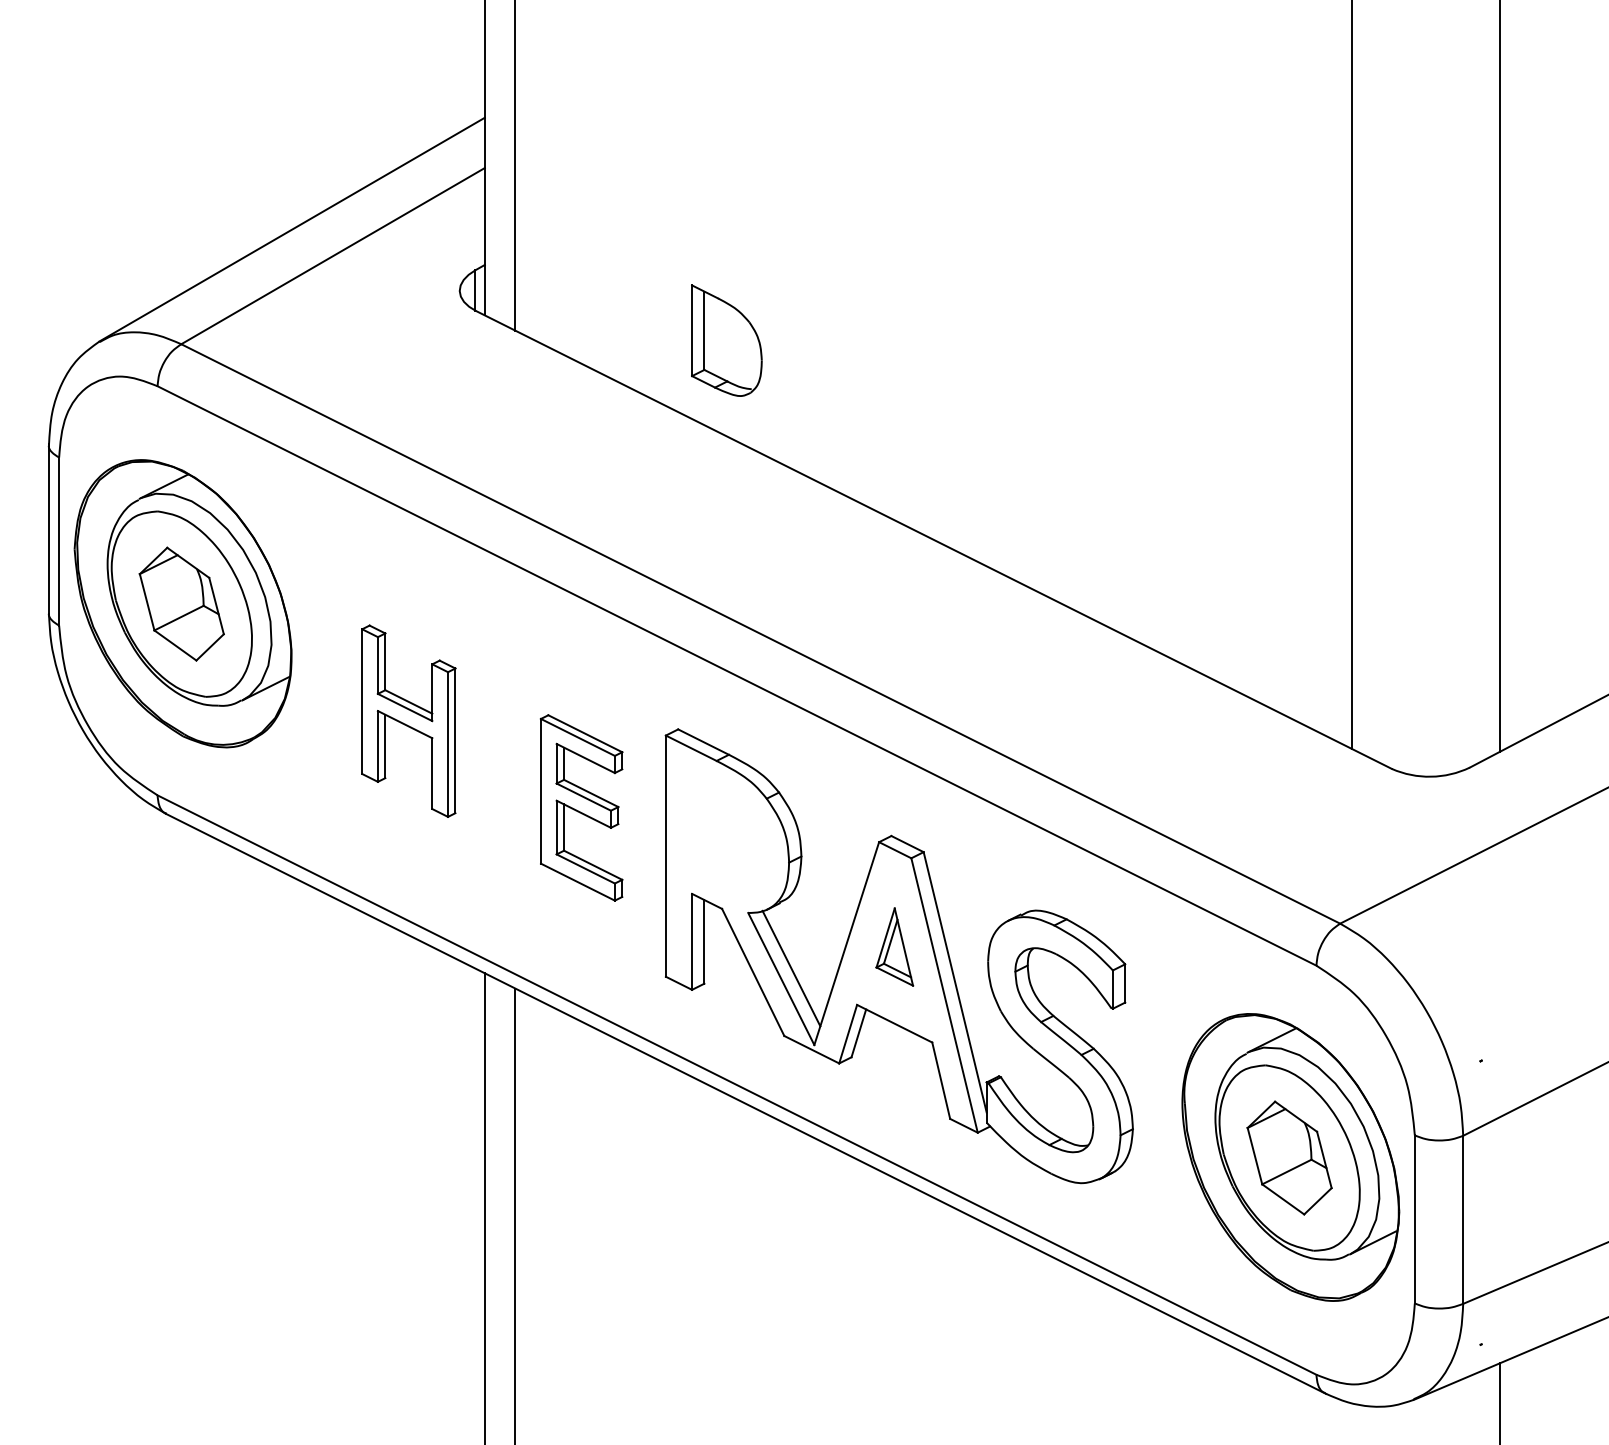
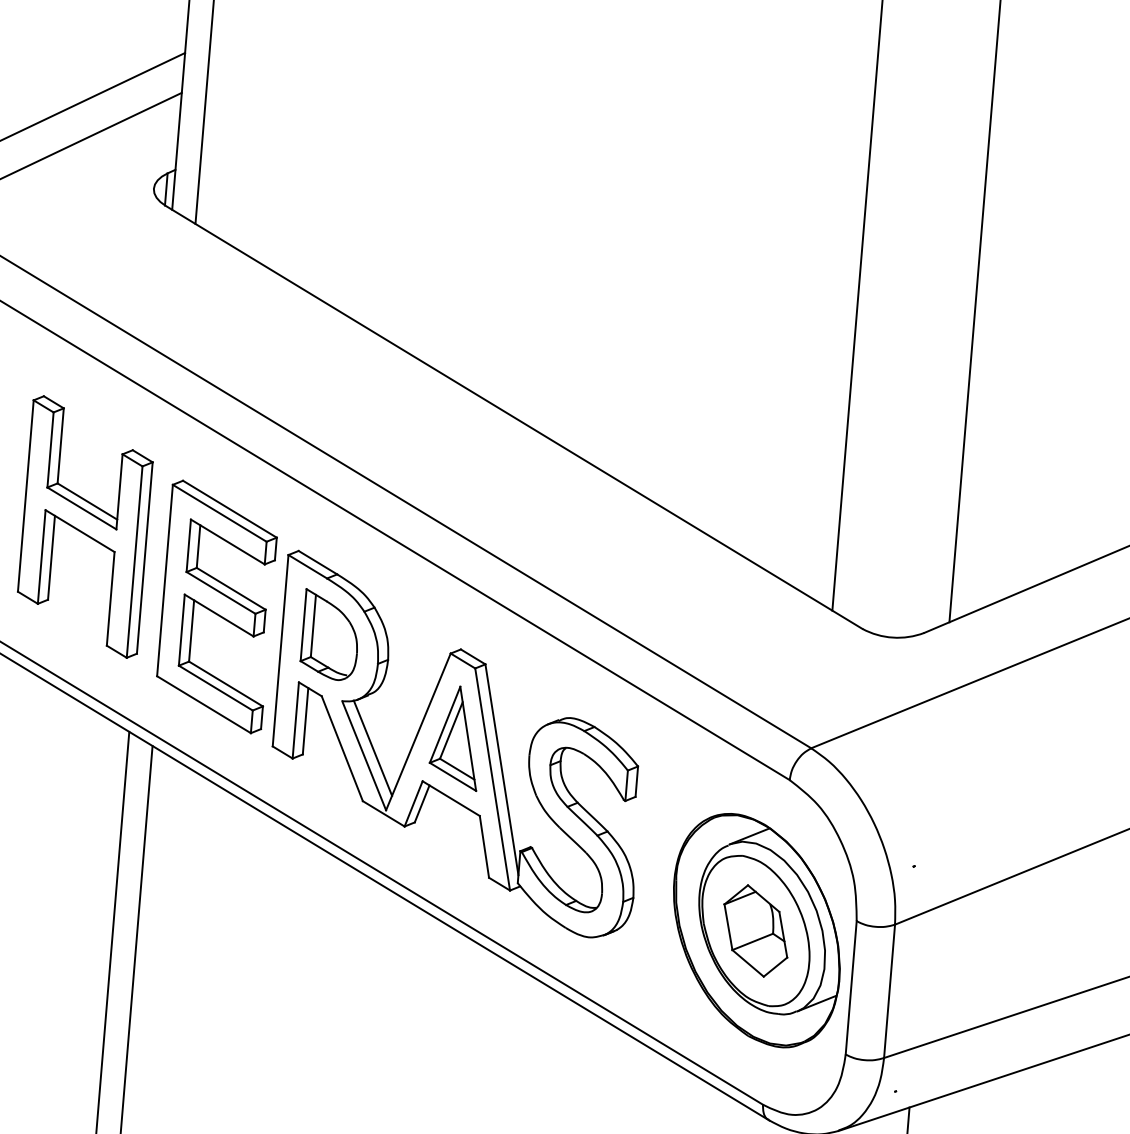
part: (726, 340) -> (330, 635), moved
part: (408, 720) -> (85, 526), size x1.67
part: (581, 807) -> (216, 606), size x1.67
part: (894, 946) -> (456, 737), size x1.67

